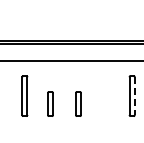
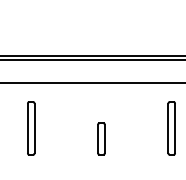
line: (134, 96) -> (174, 128), dashed -> solid
part: (50, 103) -> (64, 138), removed

